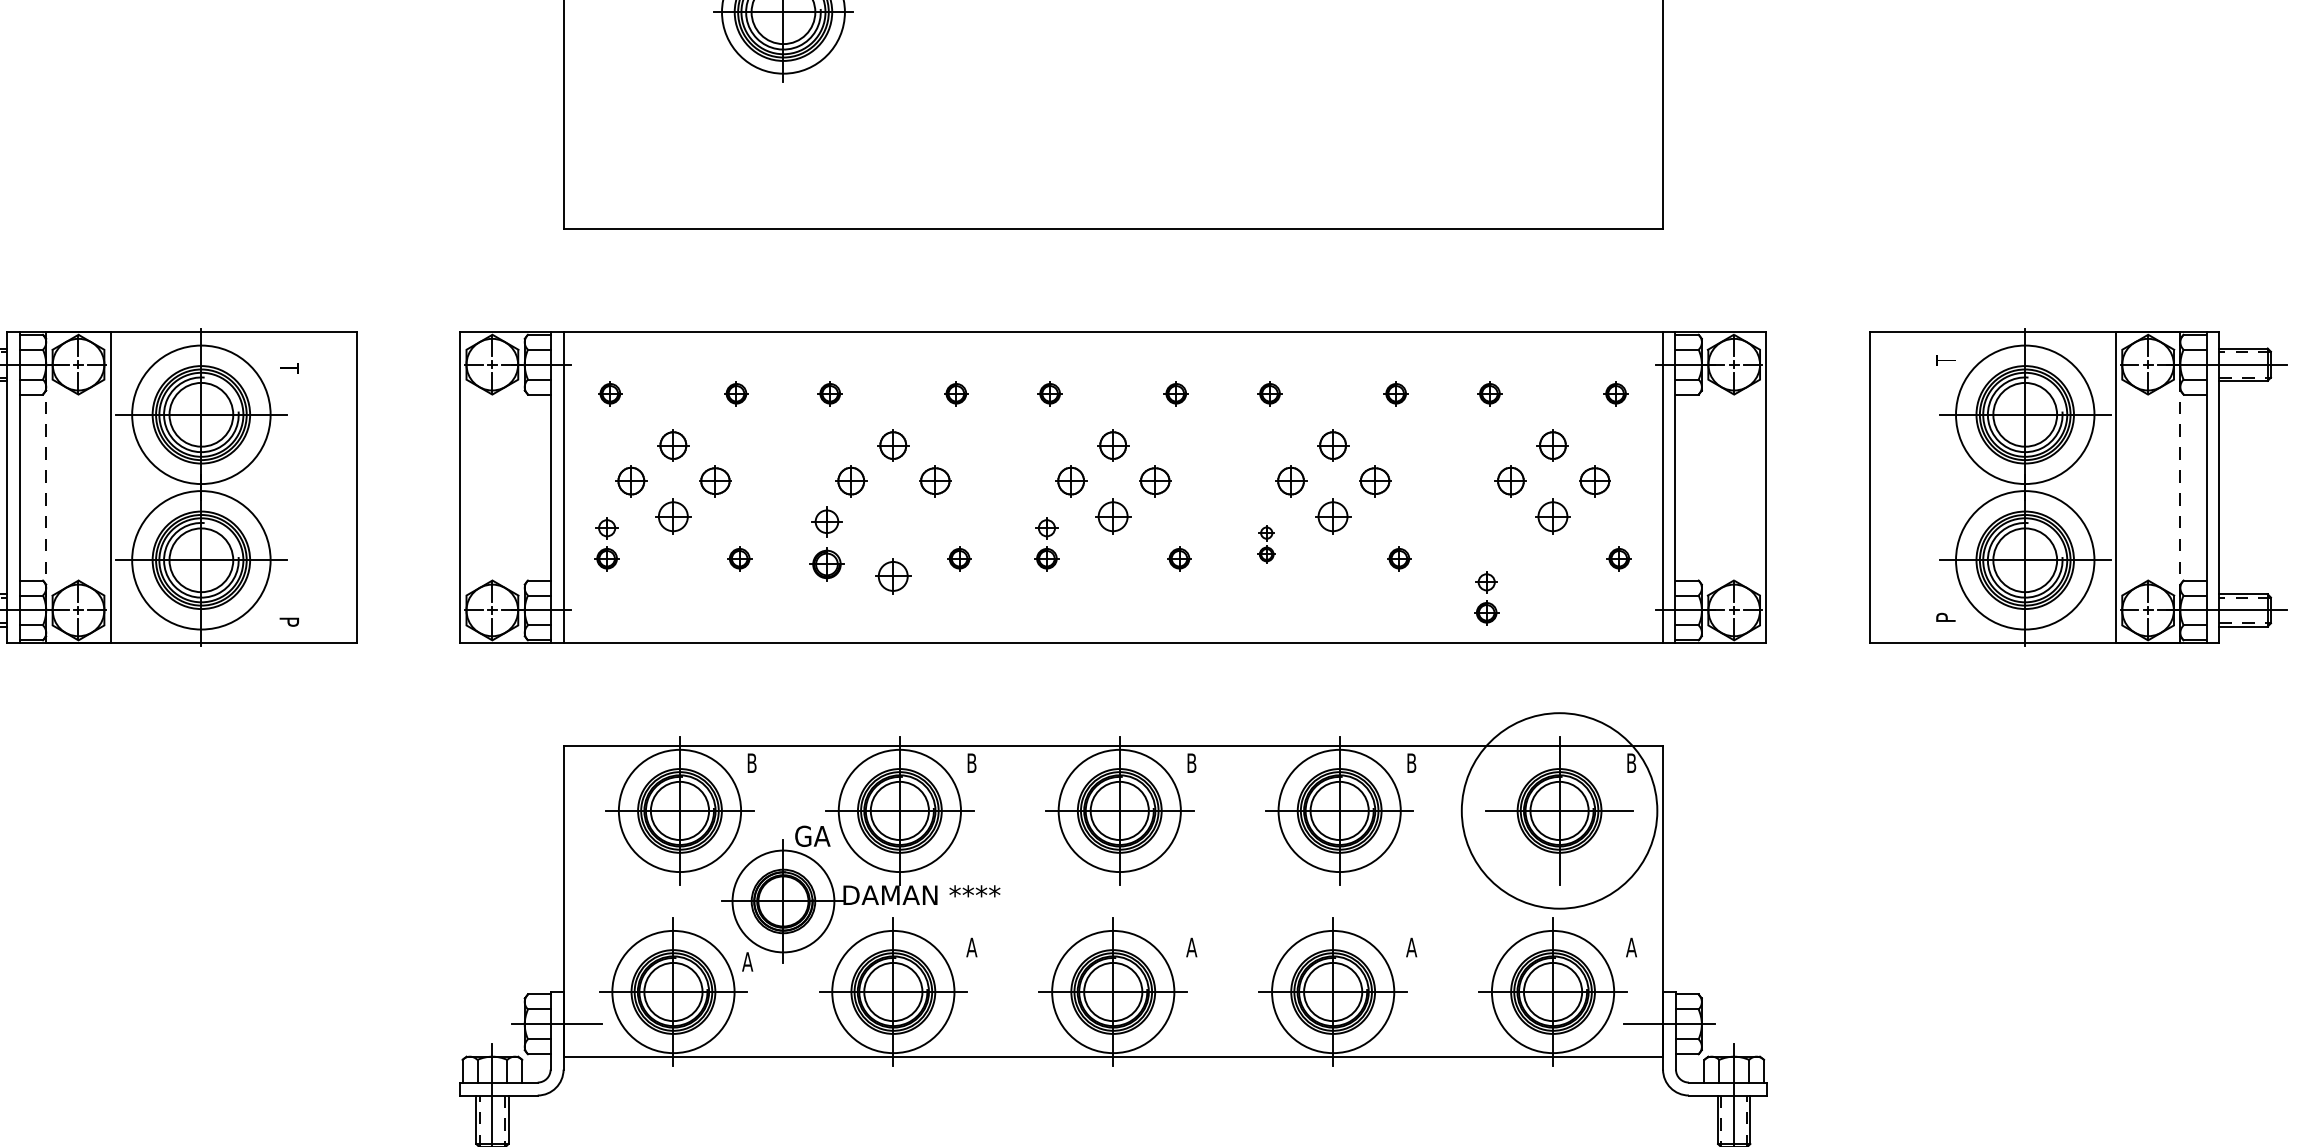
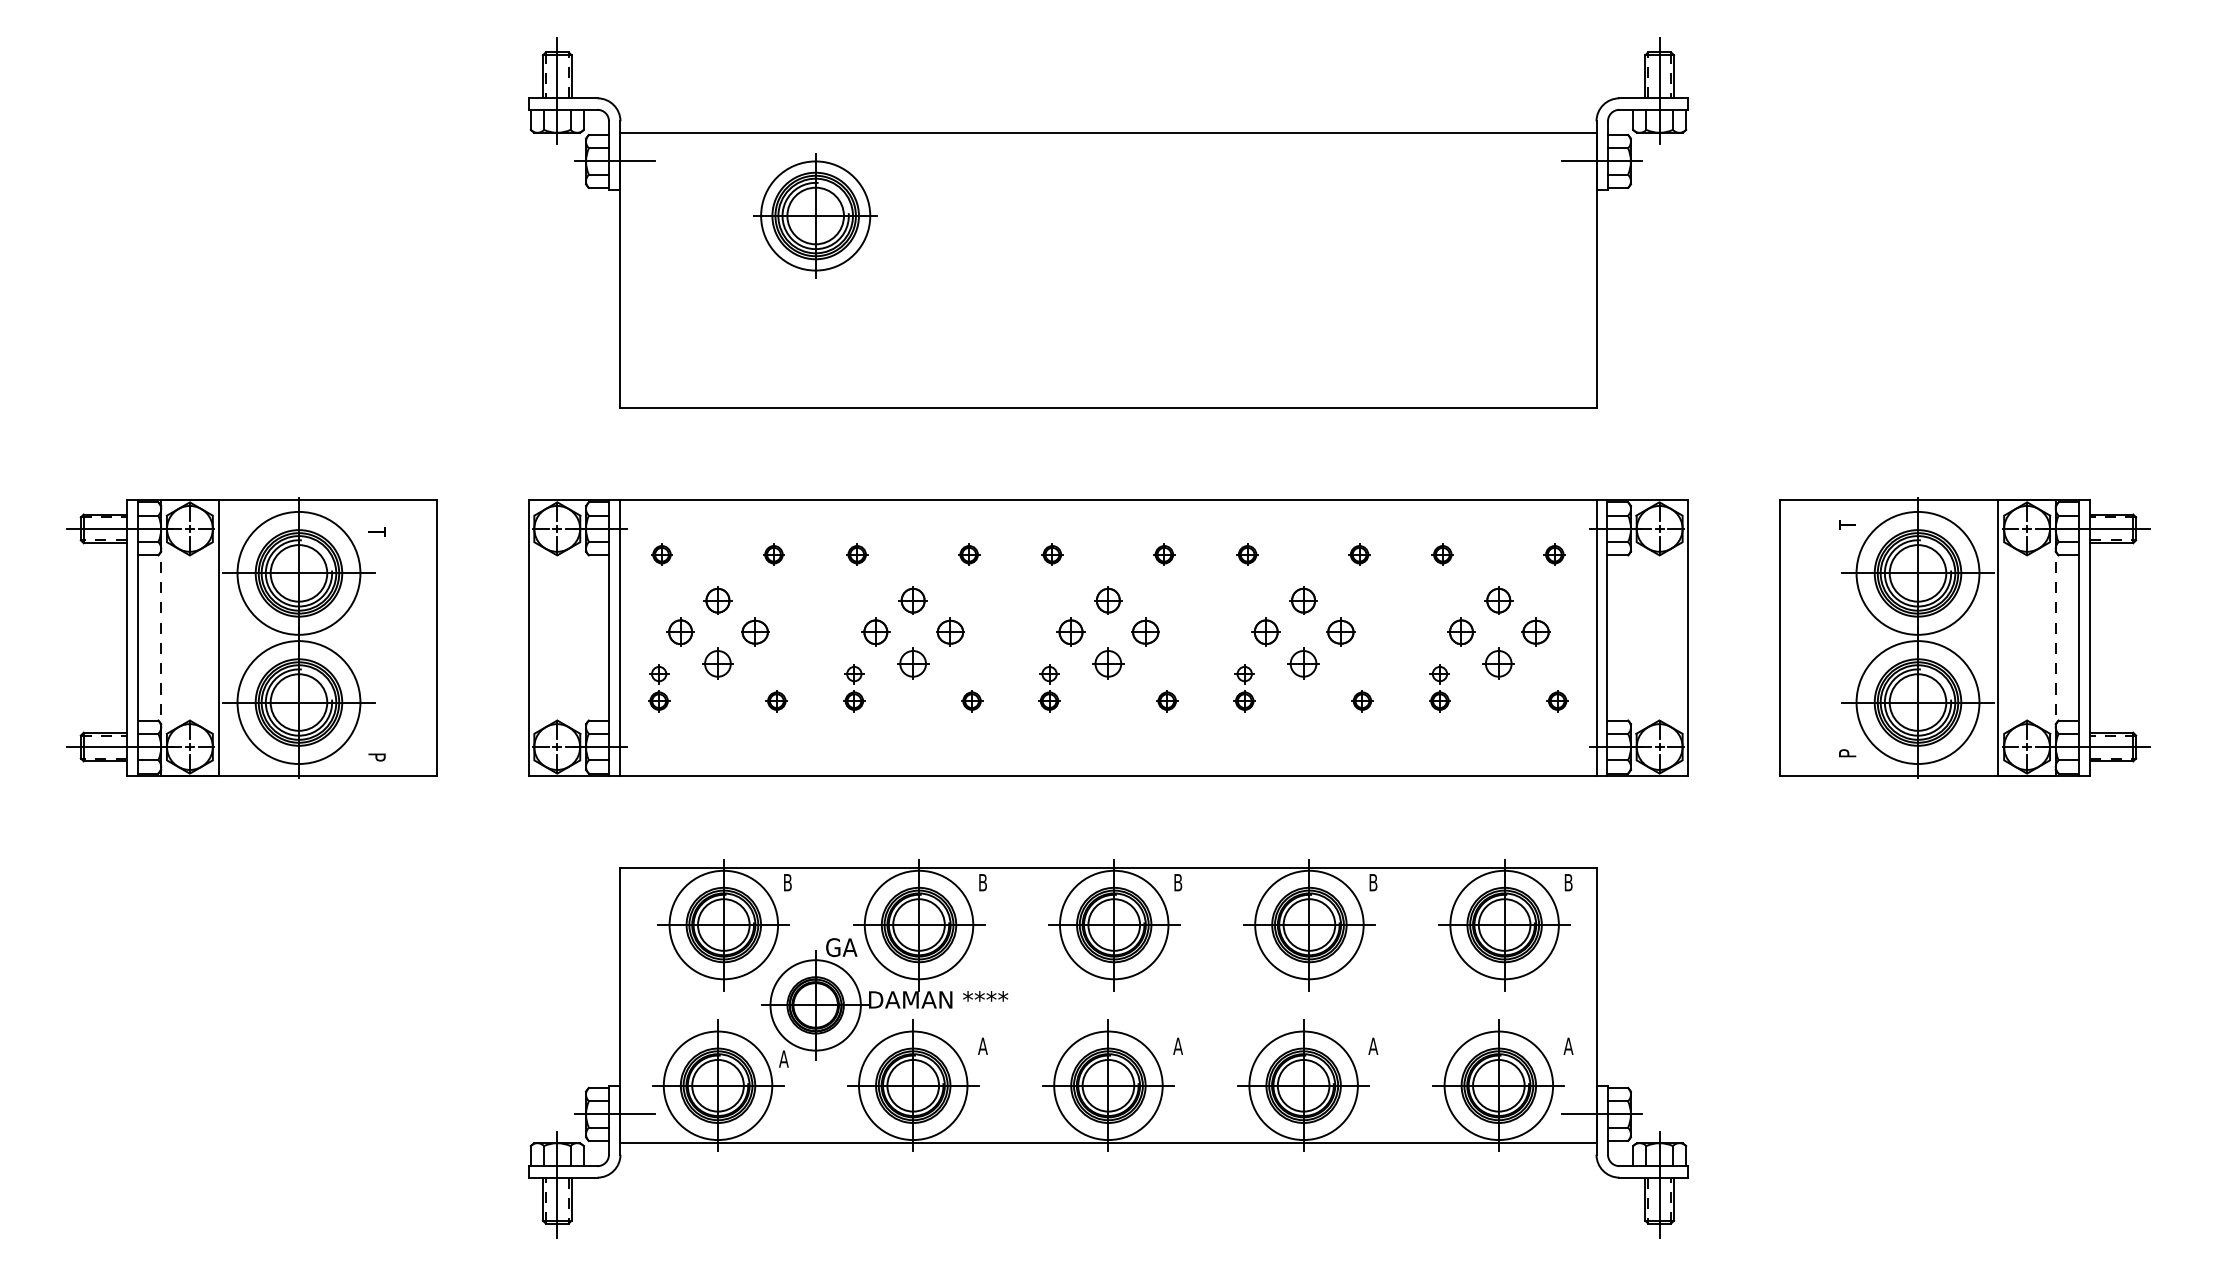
part: (827, 544) -> (854, 688), size x0.71
part: (1266, 544) -> (1244, 688), size x1.43
part: (893, 576) -> (913, 663), moved
part: (1486, 598) -> (1439, 688), moved
circle: (1559, 810) -> (1504, 924), size x0.62

